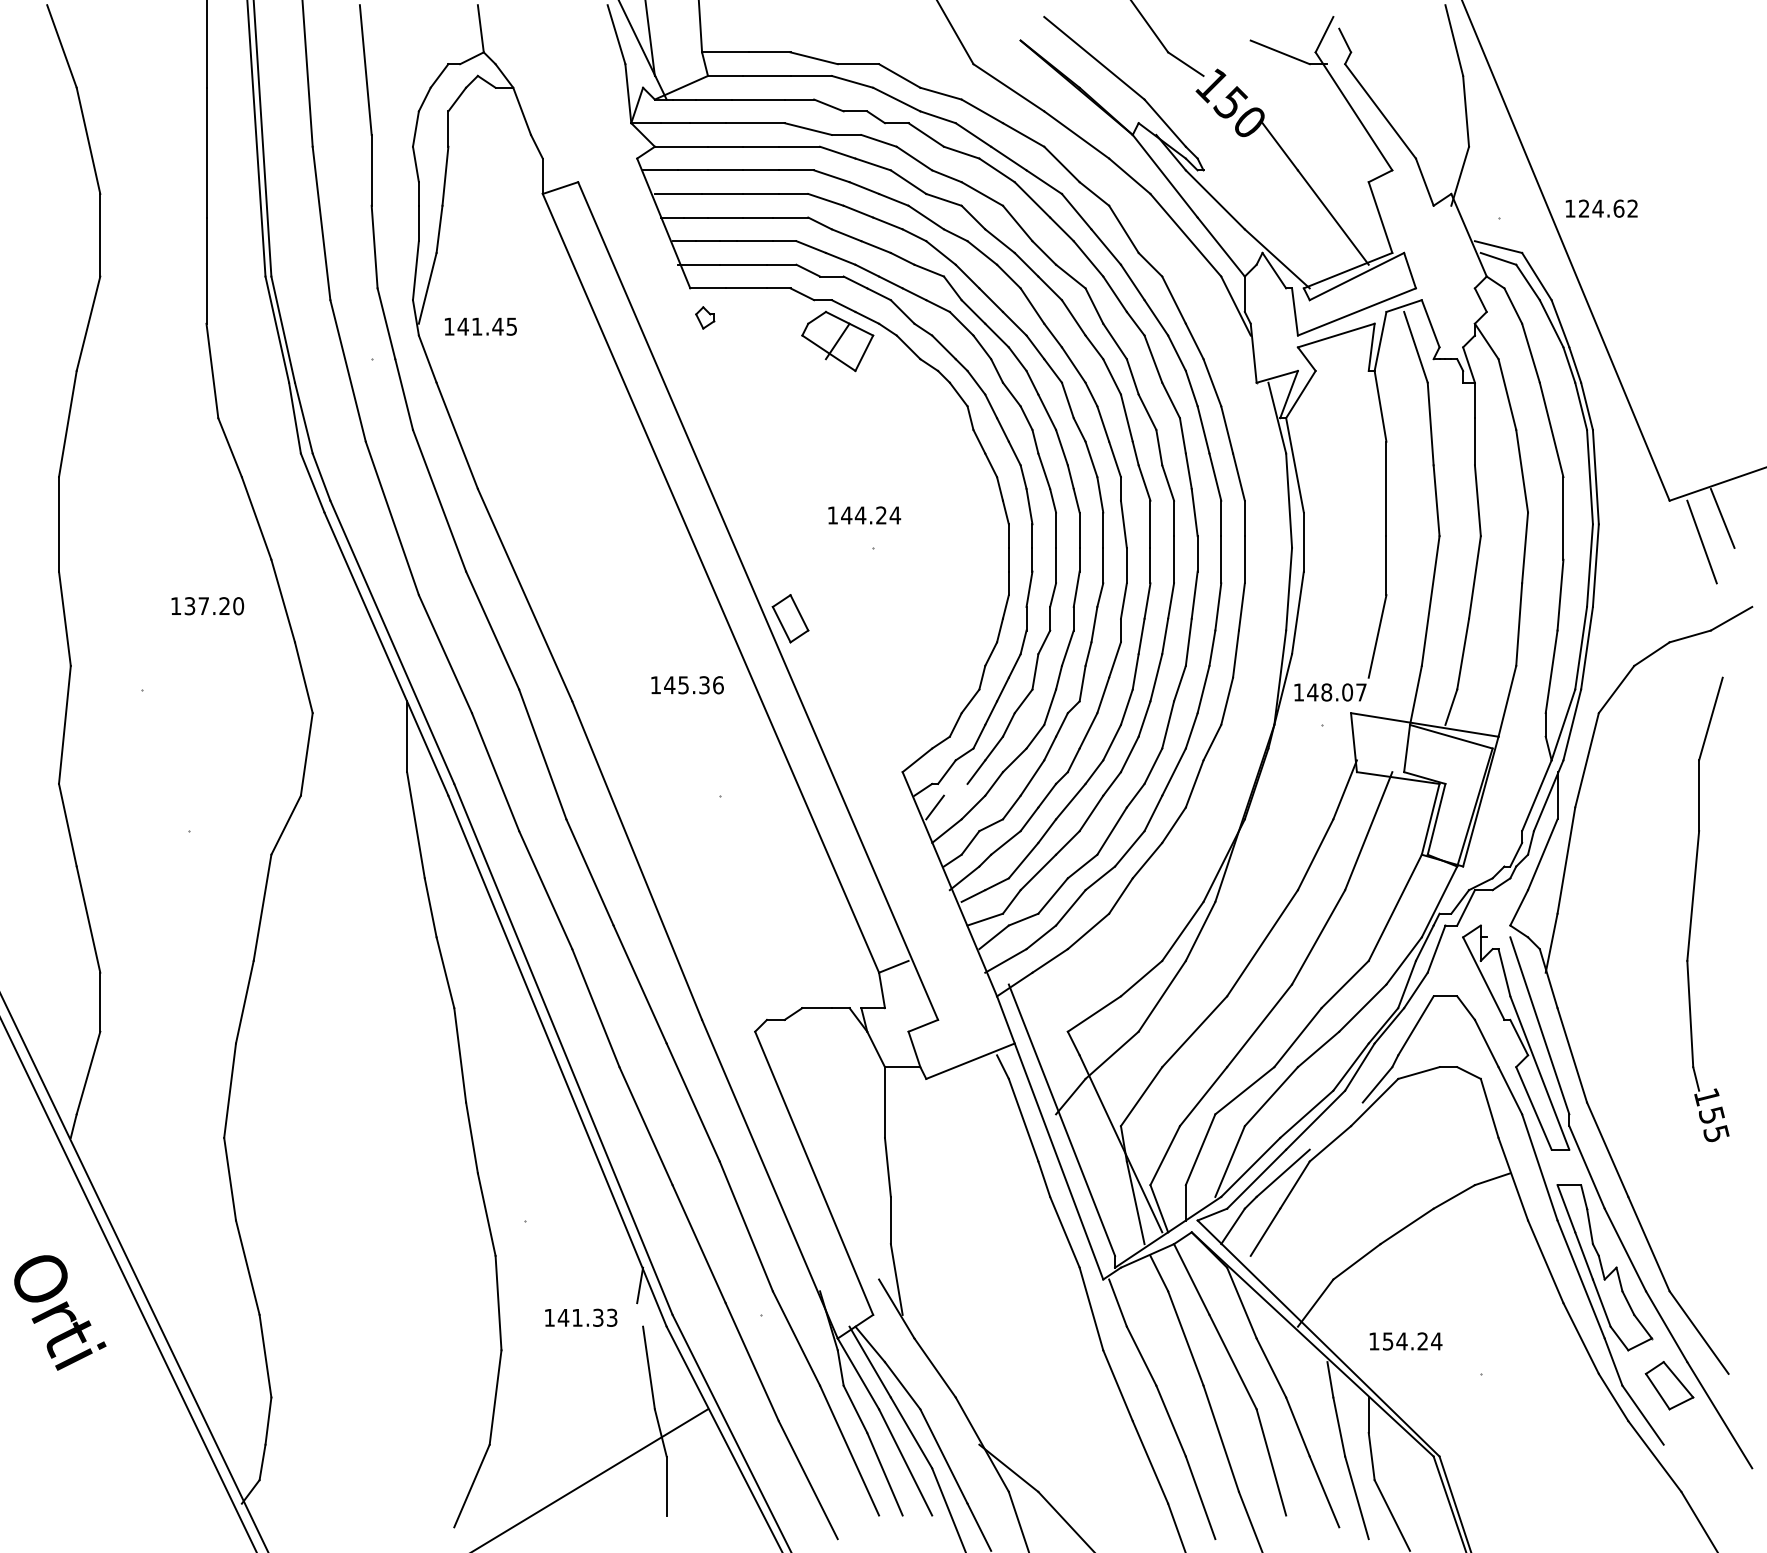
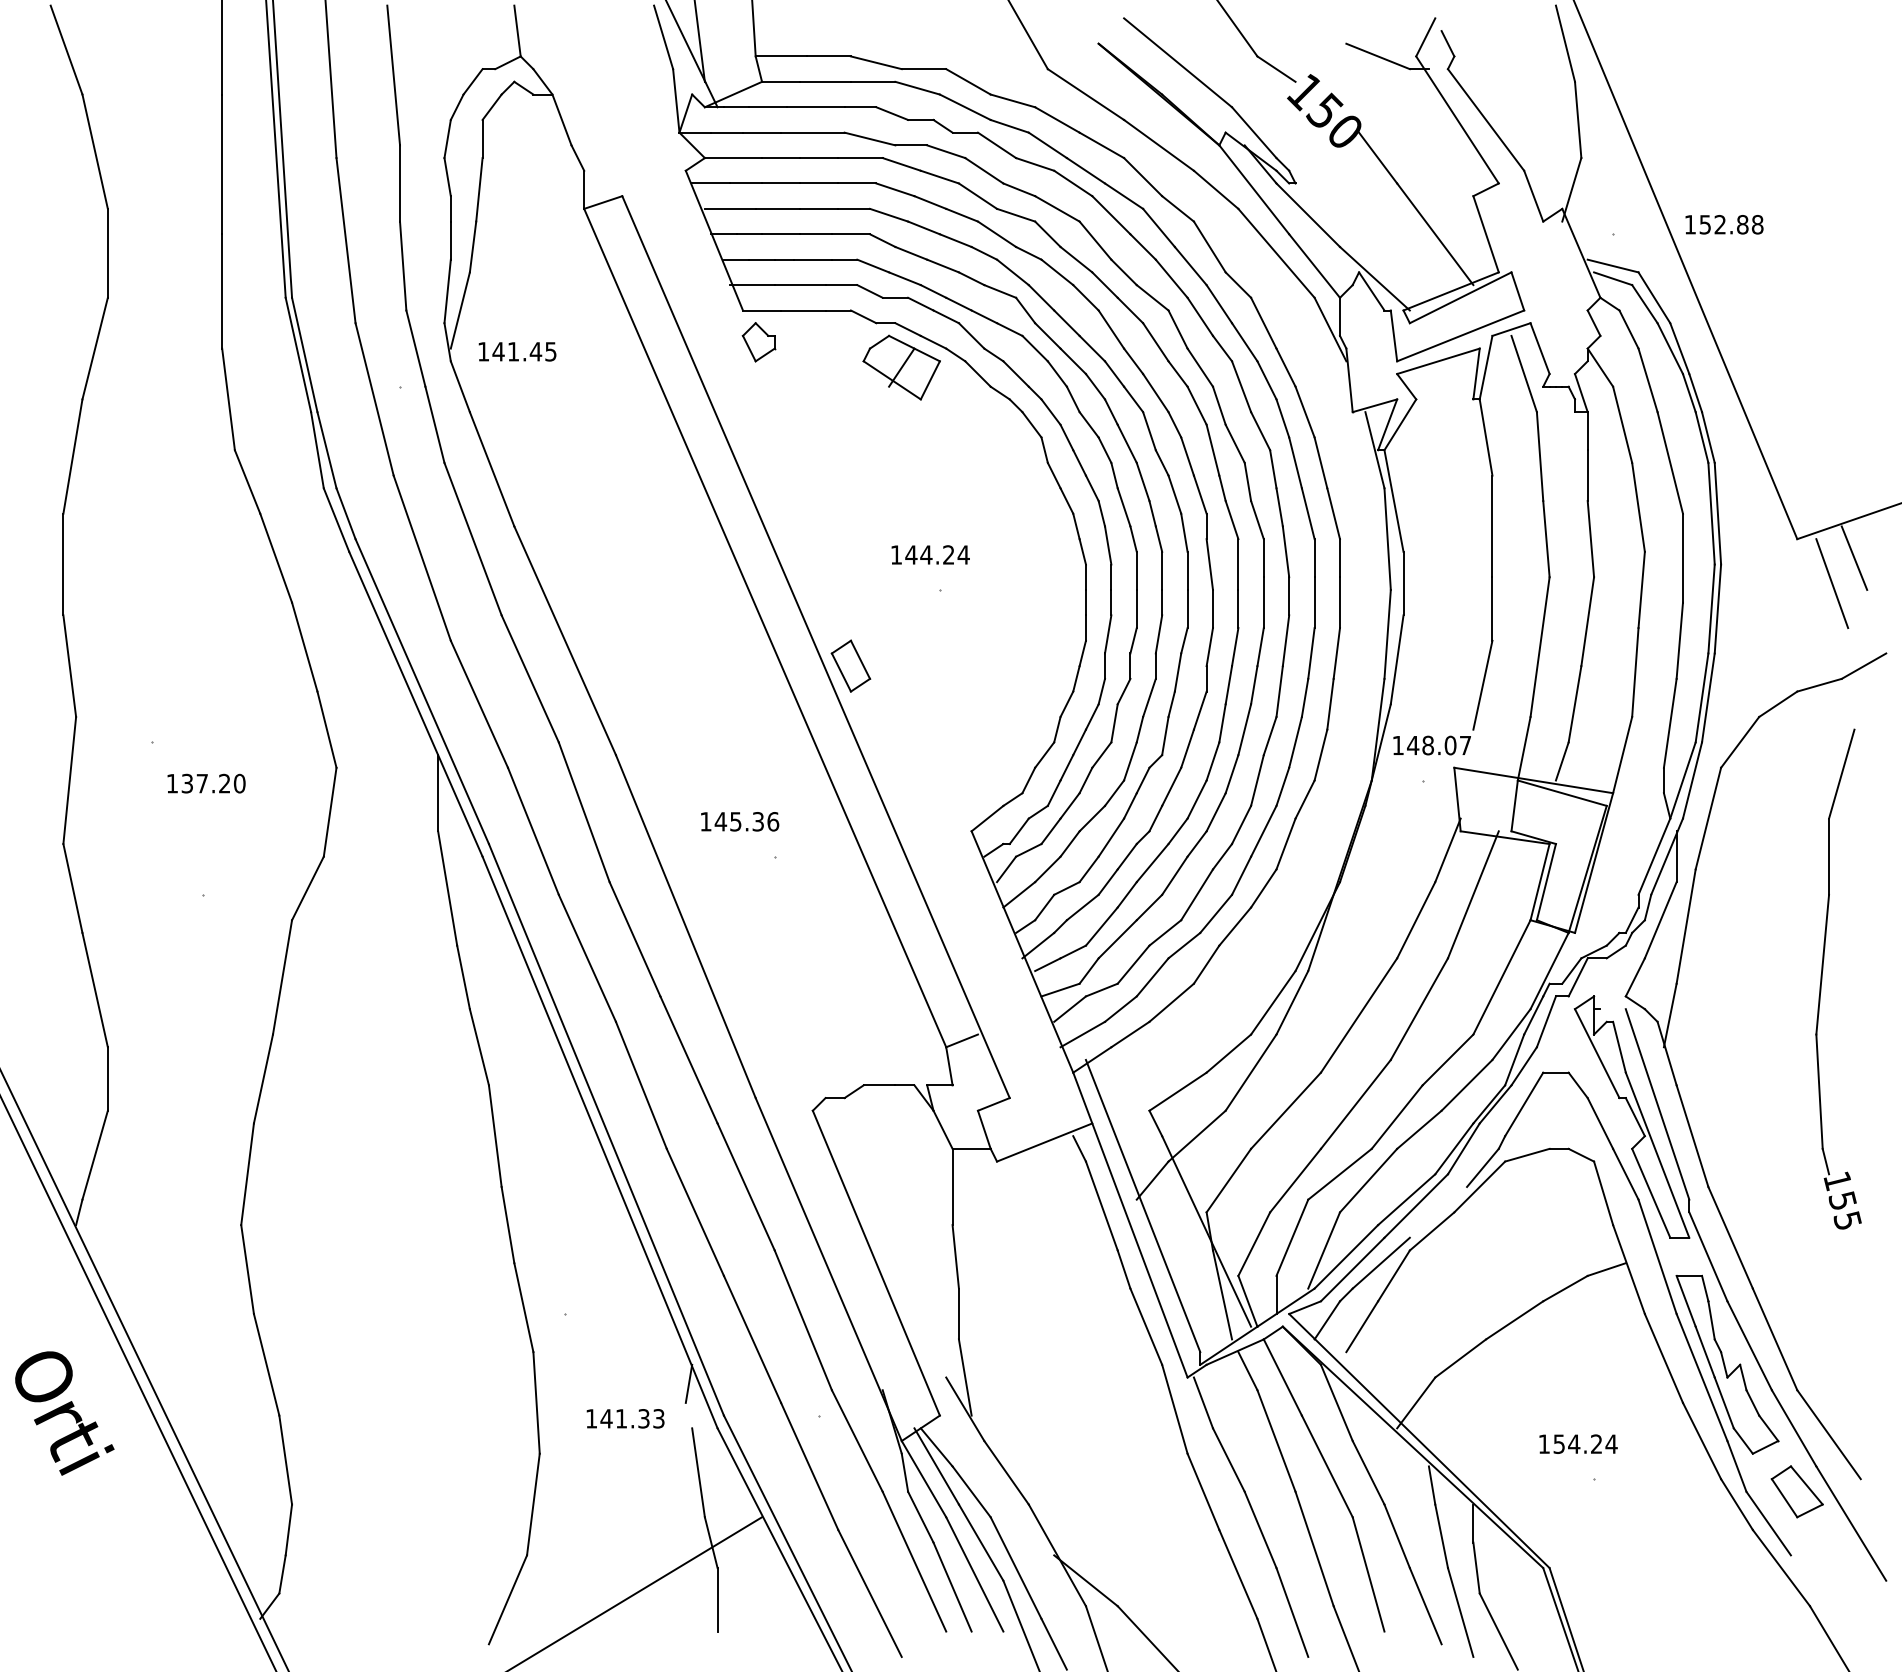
text: (1608, 208) -> (1731, 224), 124.62 -> 152.88
part: (704, 318) -> (758, 342), size x1.67
text: (207, 606) -> (206, 783), moved
text: (687, 685) -> (740, 821), moved
line: (955, 789) -> (1028, 850), added
text: (1406, 1340) -> (1578, 1443), moved

